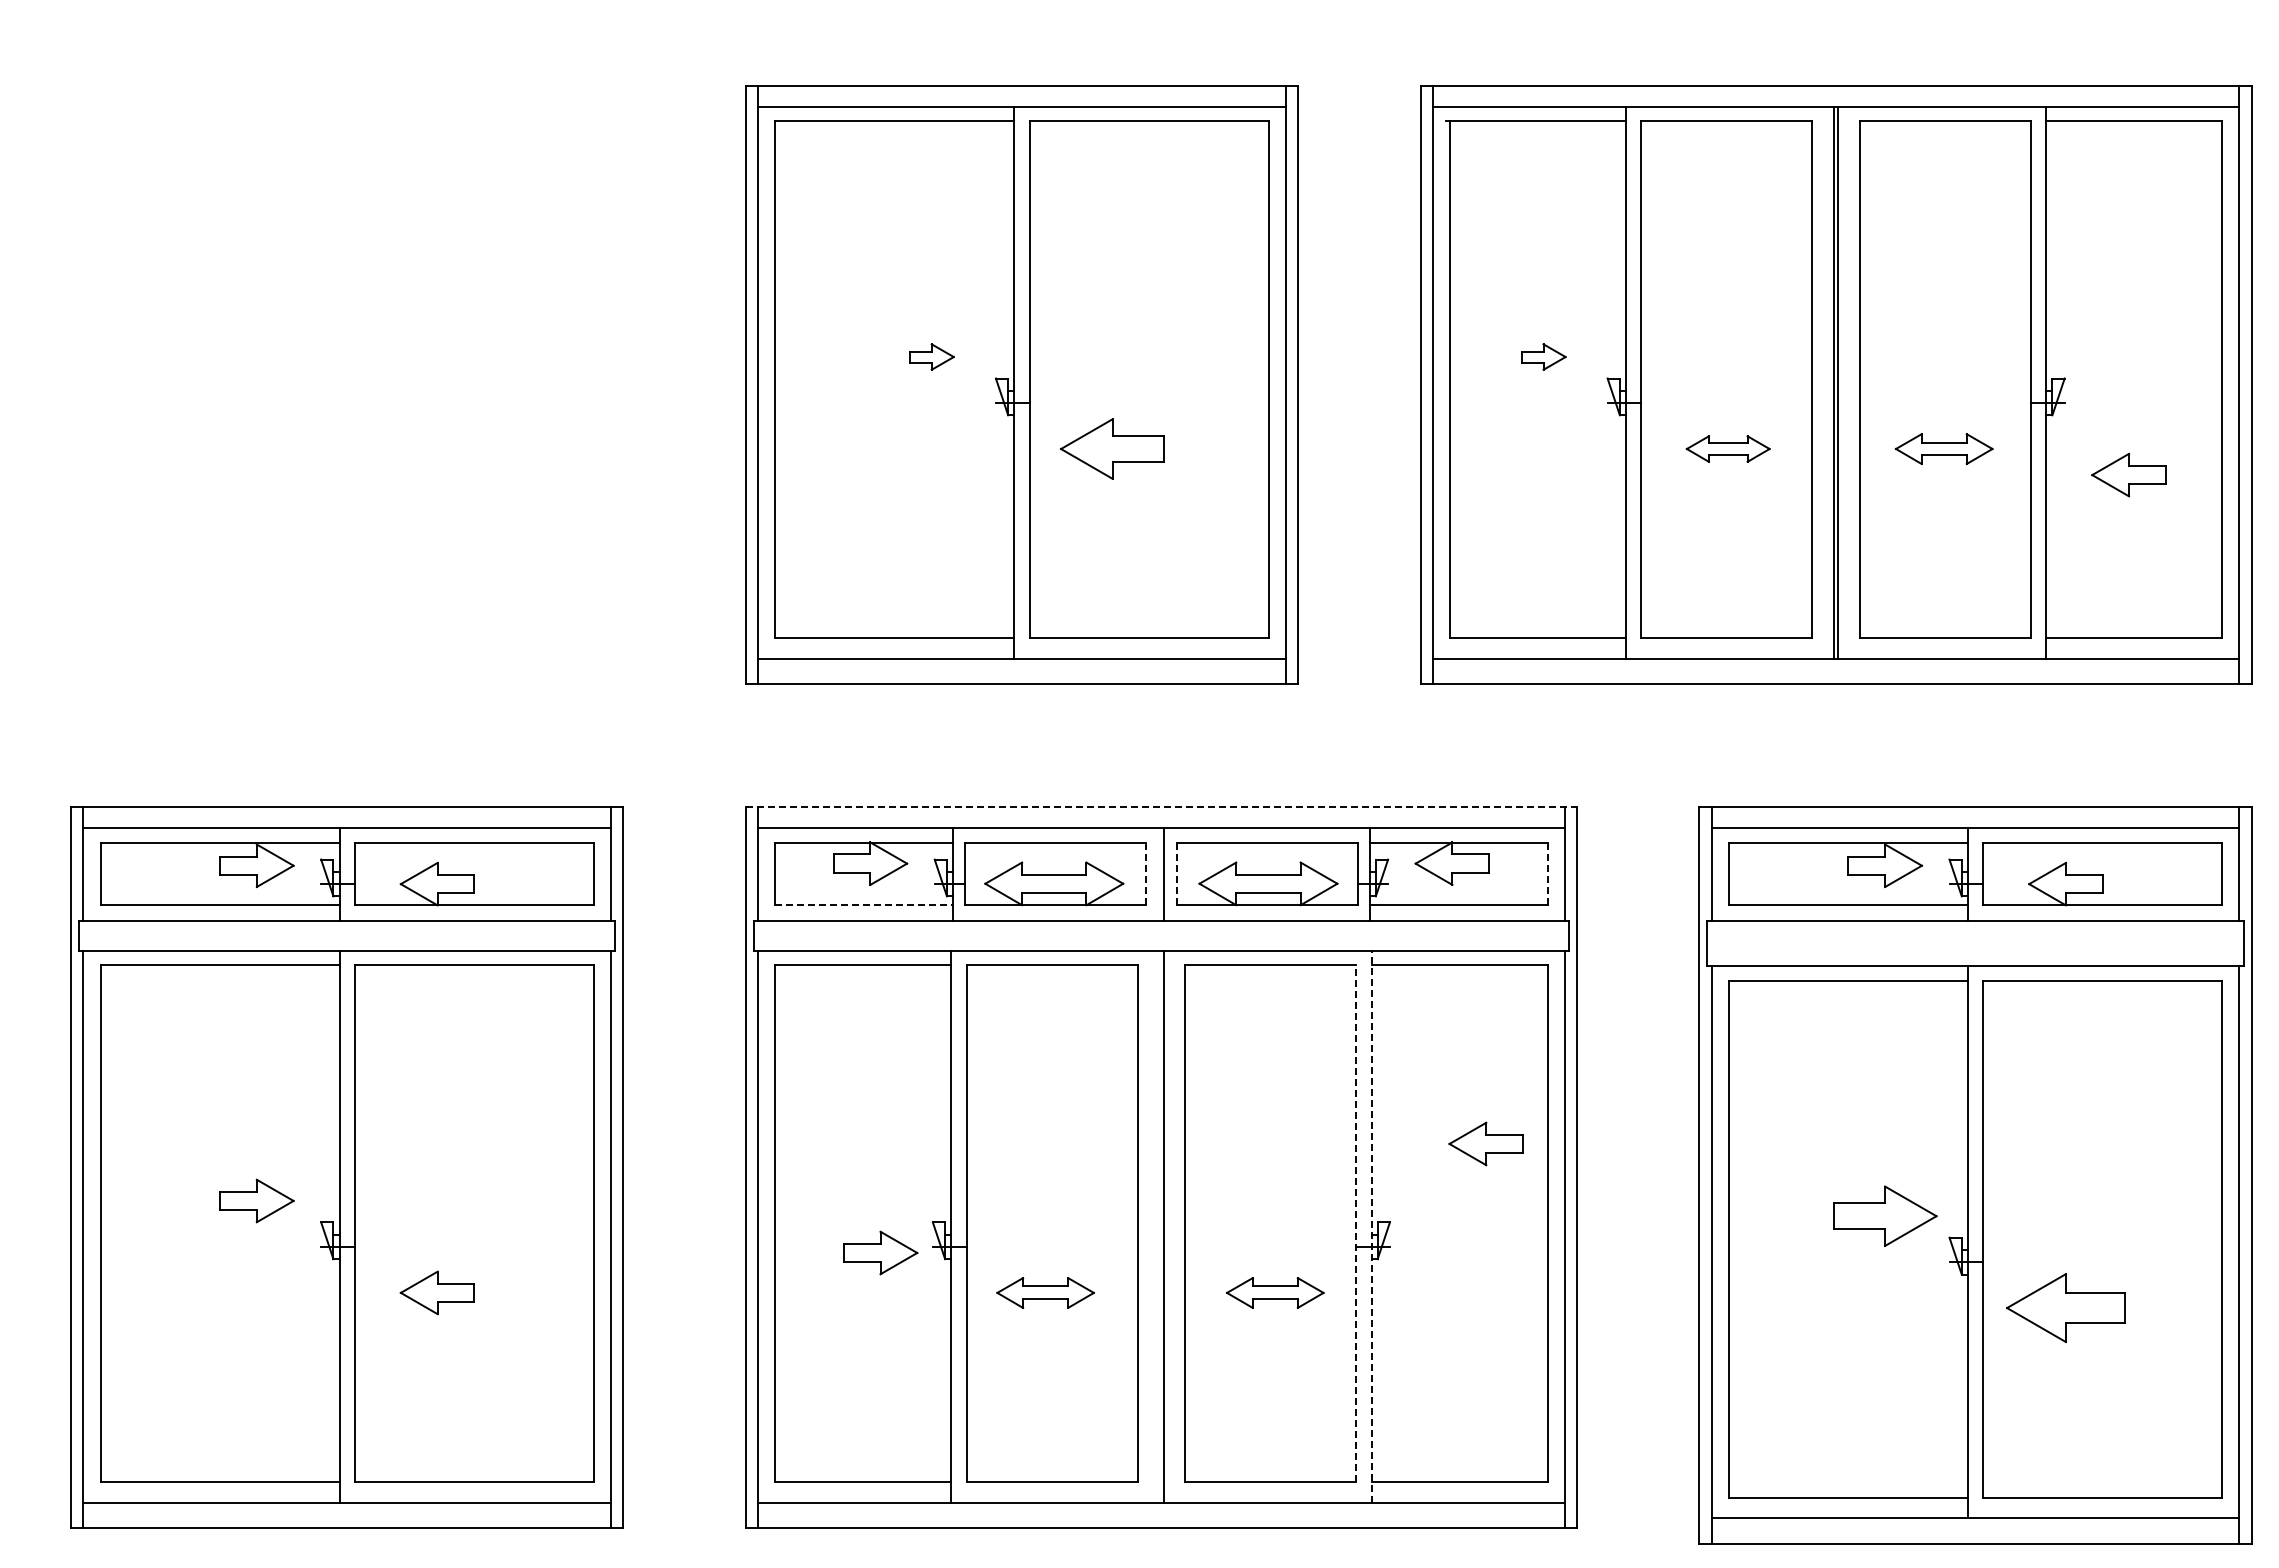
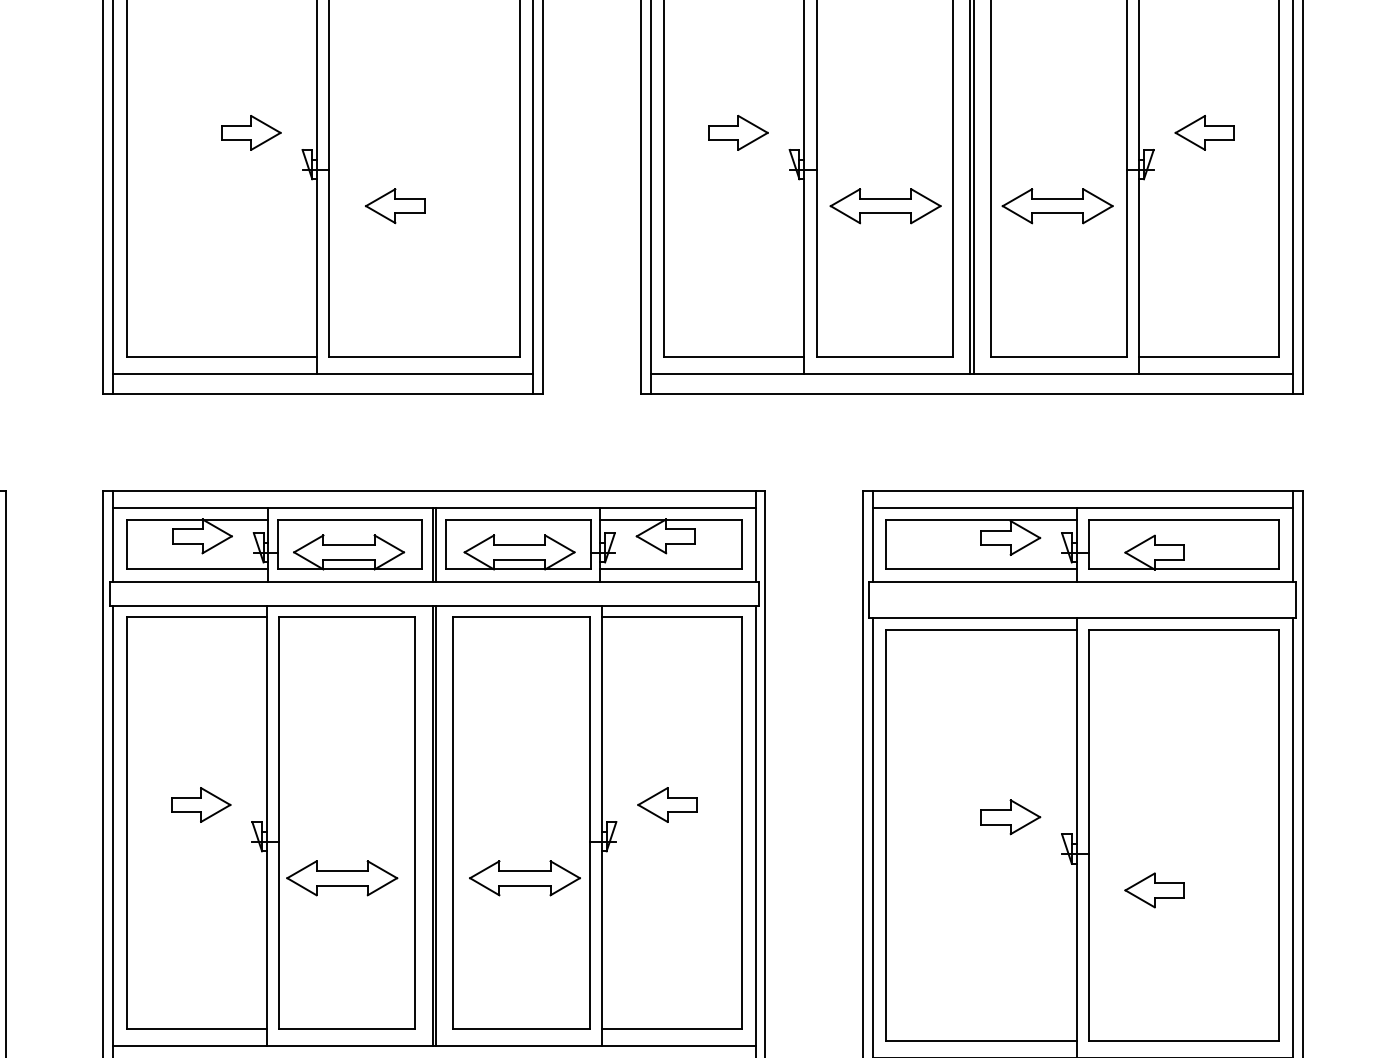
part: (931, 356) -> (251, 132), size x1.67
part: (1543, 356) -> (738, 132), size x1.67
part: (1111, 448) -> (394, 205), size x0.71
part: (1728, 448) -> (885, 205), size x1.67
part: (1944, 448) -> (1058, 205), size x1.43
part: (2128, 474) -> (1204, 132), moved
line: (1161, 806) -> (434, 490), dashed -> solid
line: (1146, 873) -> (422, 544), dashed -> solid
line: (1176, 873) -> (446, 544), dashed -> solid
line: (1547, 873) -> (741, 544), dashed -> solid
line: (1159, 874) -> (432, 544), added
line: (864, 904) -> (197, 568), dashed -> solid
part: (1485, 1143) -> (666, 804), moved
part: (1885, 1216) -> (1011, 817), size x0.71
line: (1356, 1223) -> (589, 822), dashed -> solid
line: (1159, 1226) -> (432, 825), added
line: (1371, 1226) -> (601, 825), dashed -> solid
part: (880, 1252) -> (201, 804), moved
part: (1045, 1292) -> (342, 877), size x1.43
part: (1275, 1292) -> (525, 877), size x1.43
part: (2065, 1308) -> (1154, 890), size x0.62

